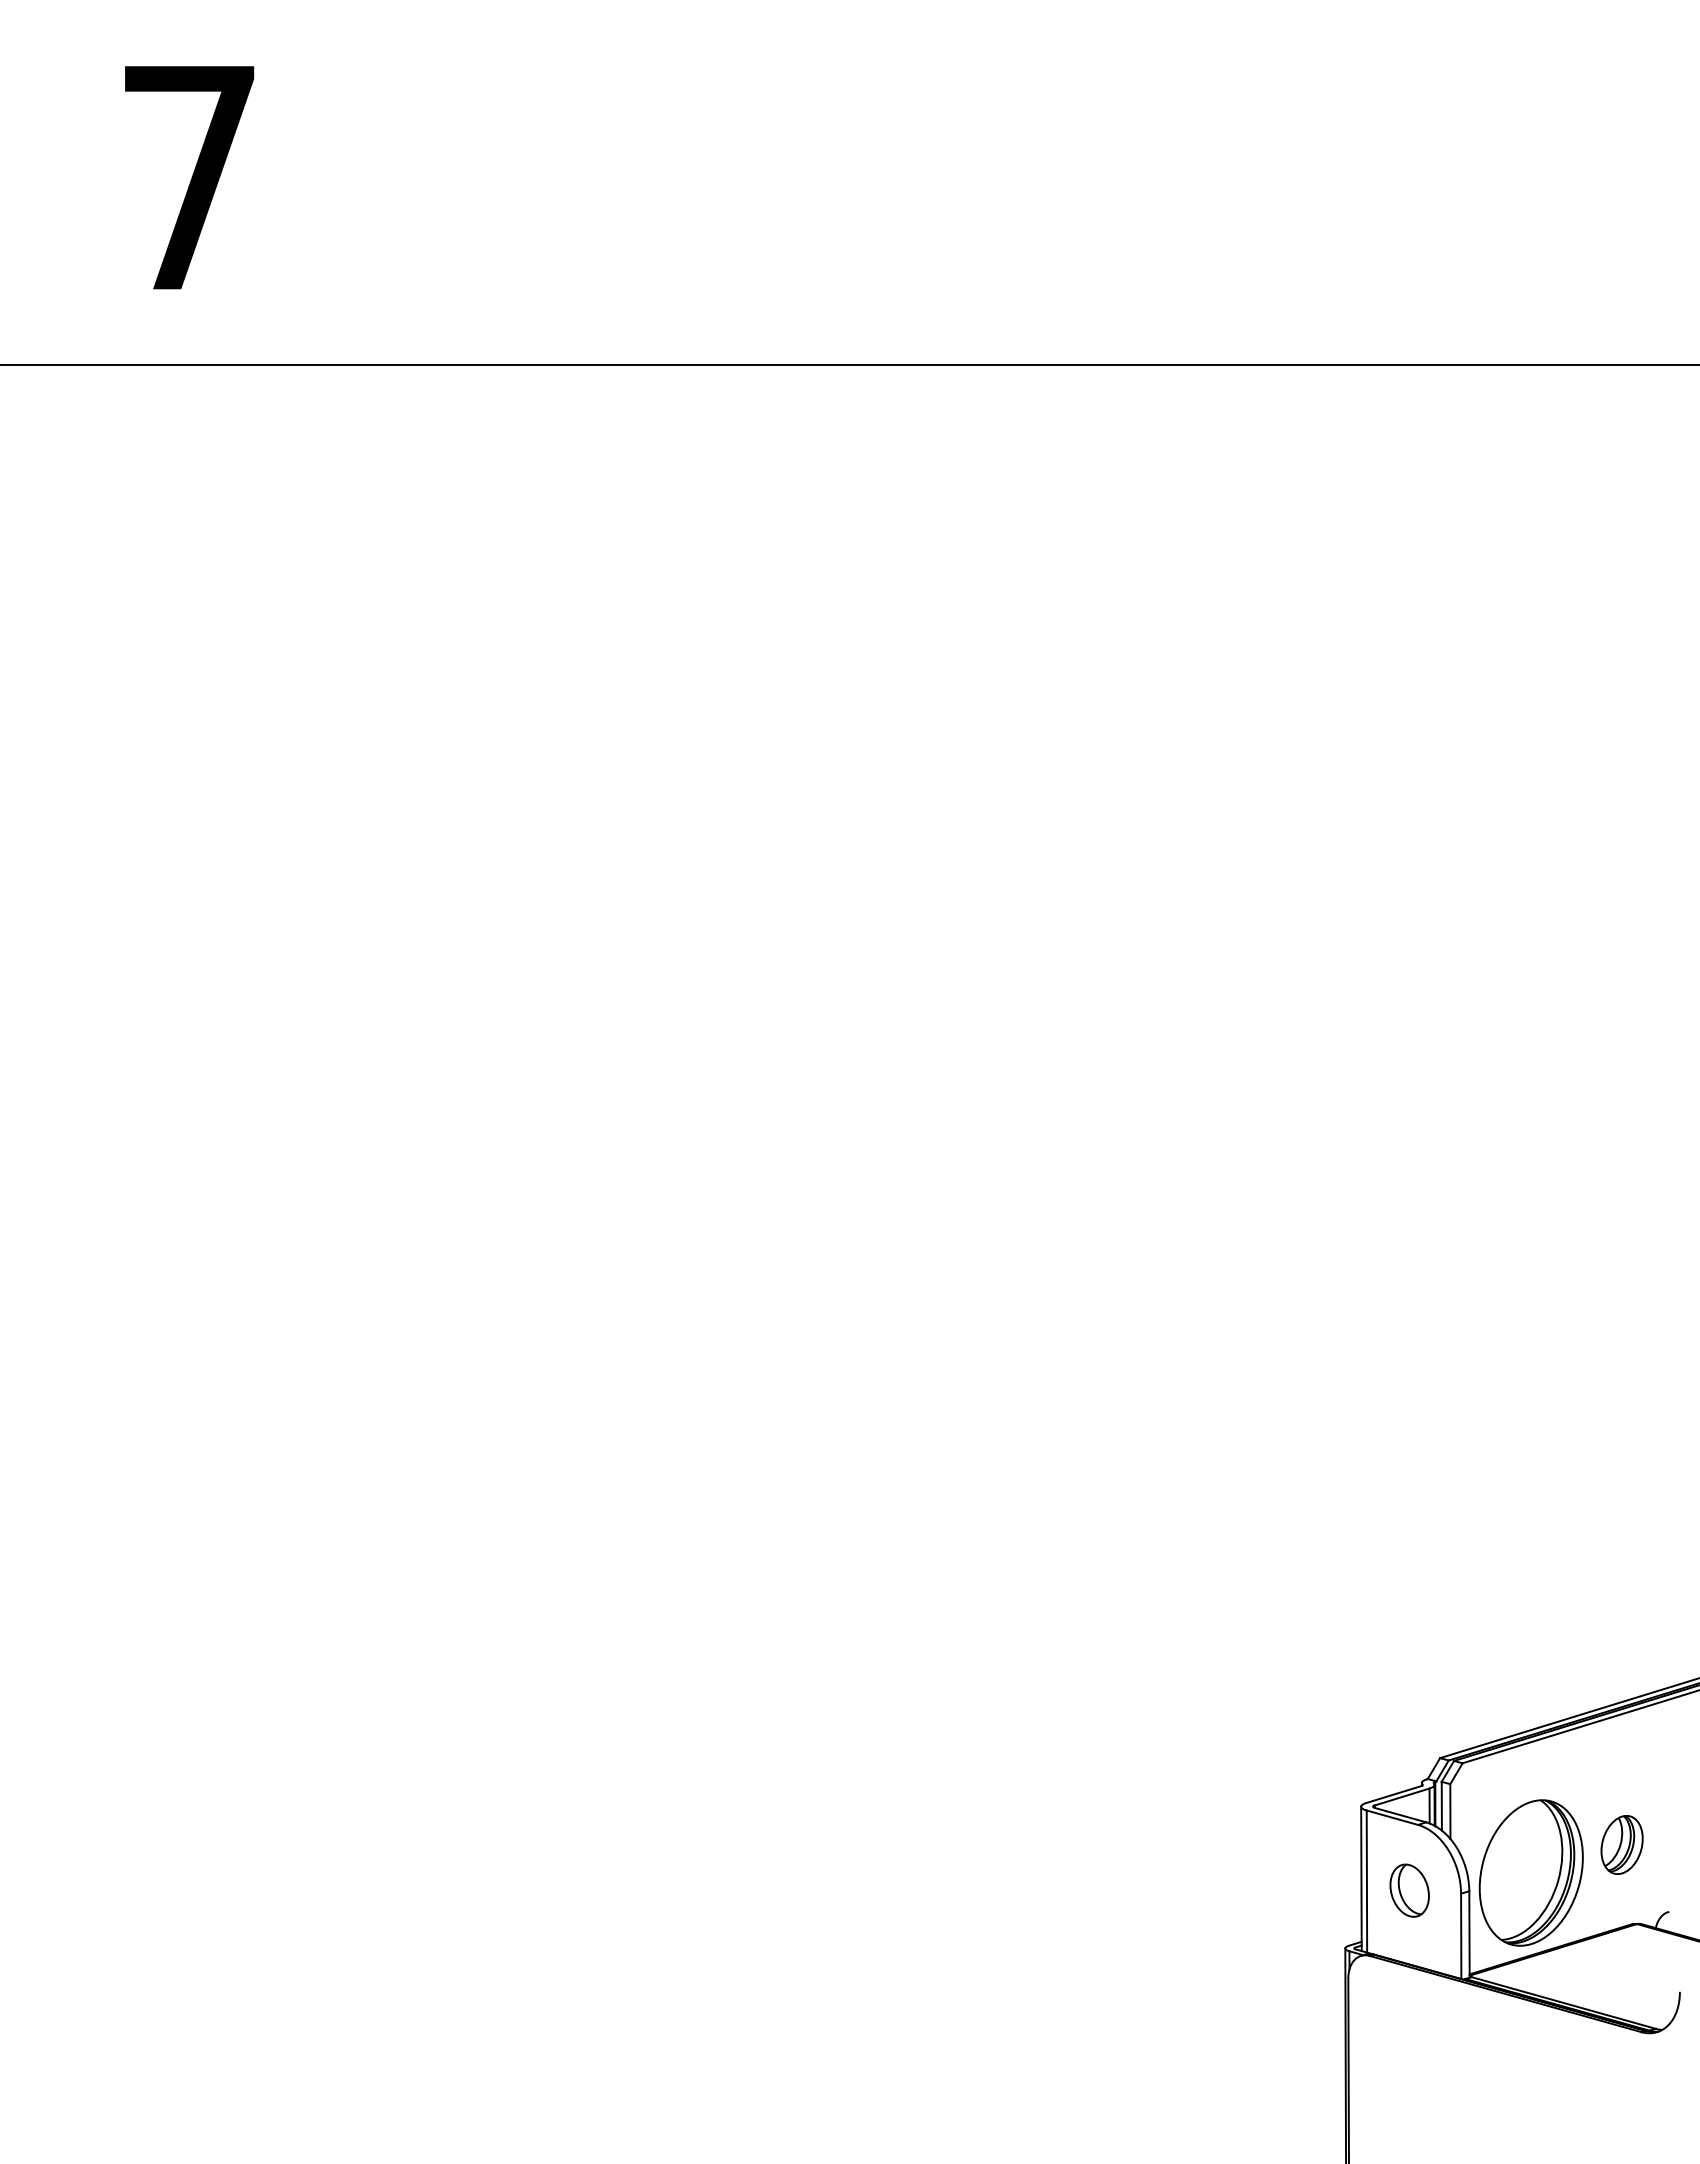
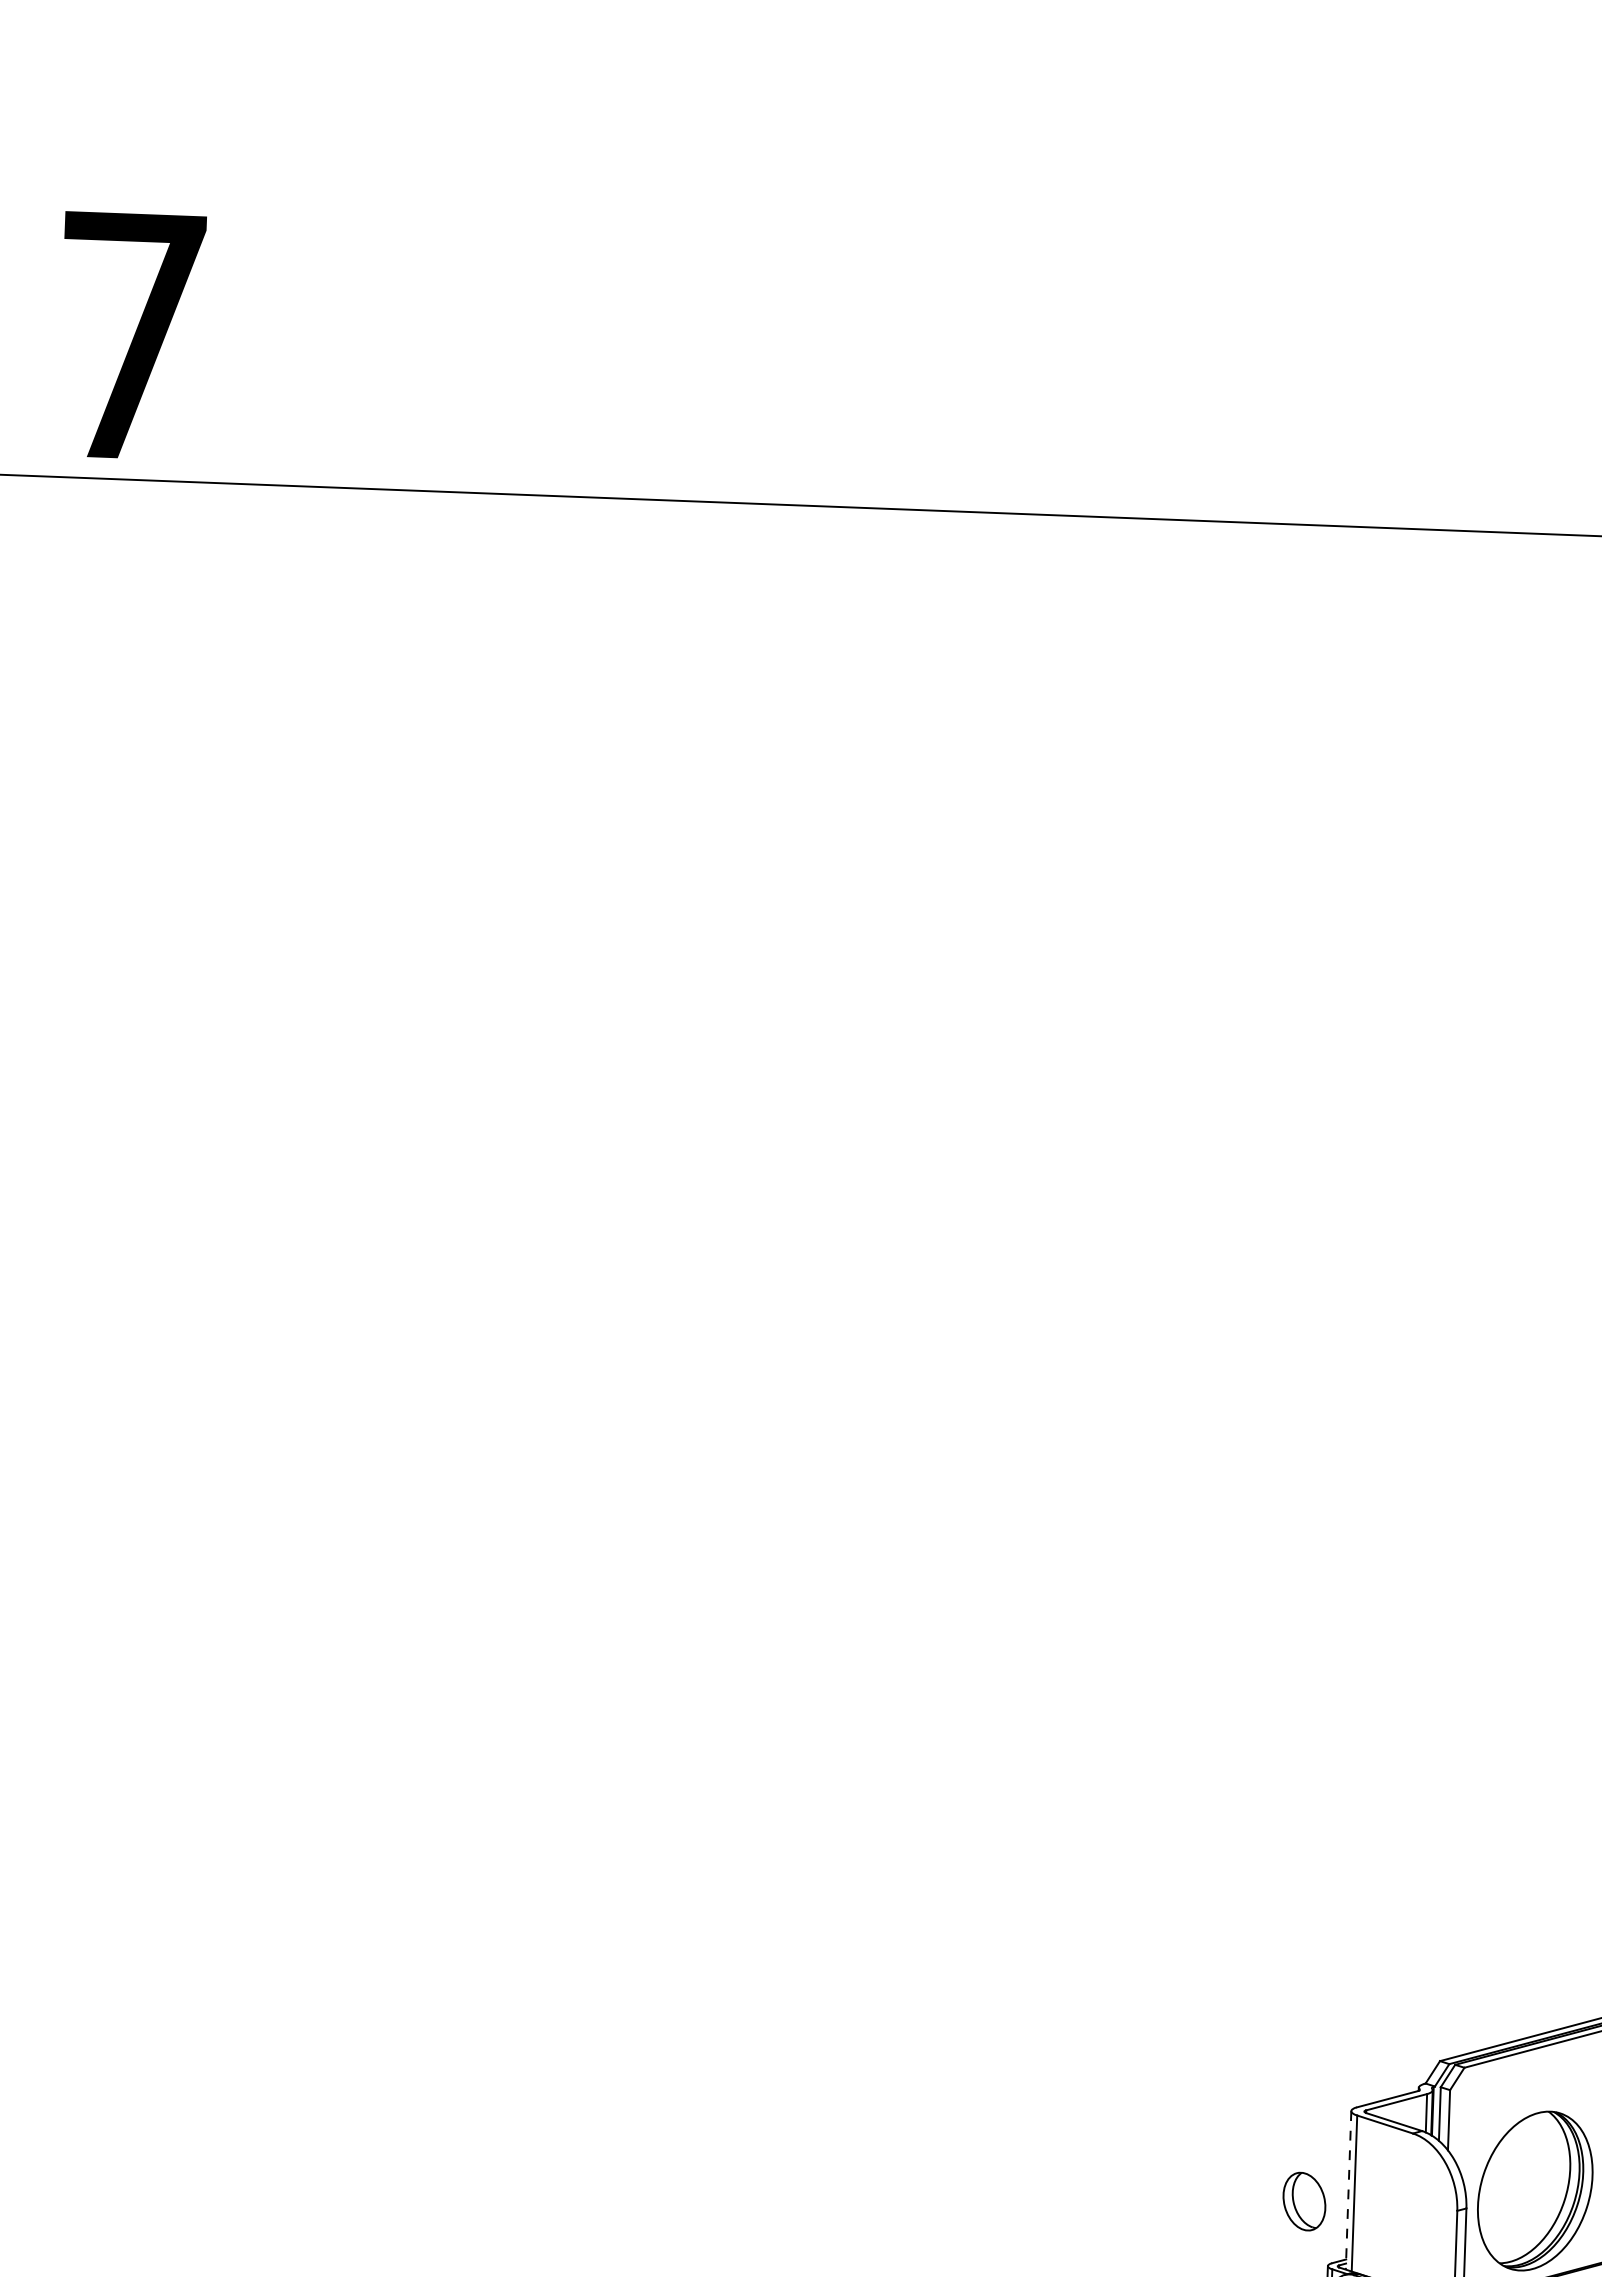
text: (189, 177) -> (131, 335), moved
line: (1361, 1879) -> (1348, 2191), solid -> dashed
part: (1409, 1890) -> (1304, 2201), moved

